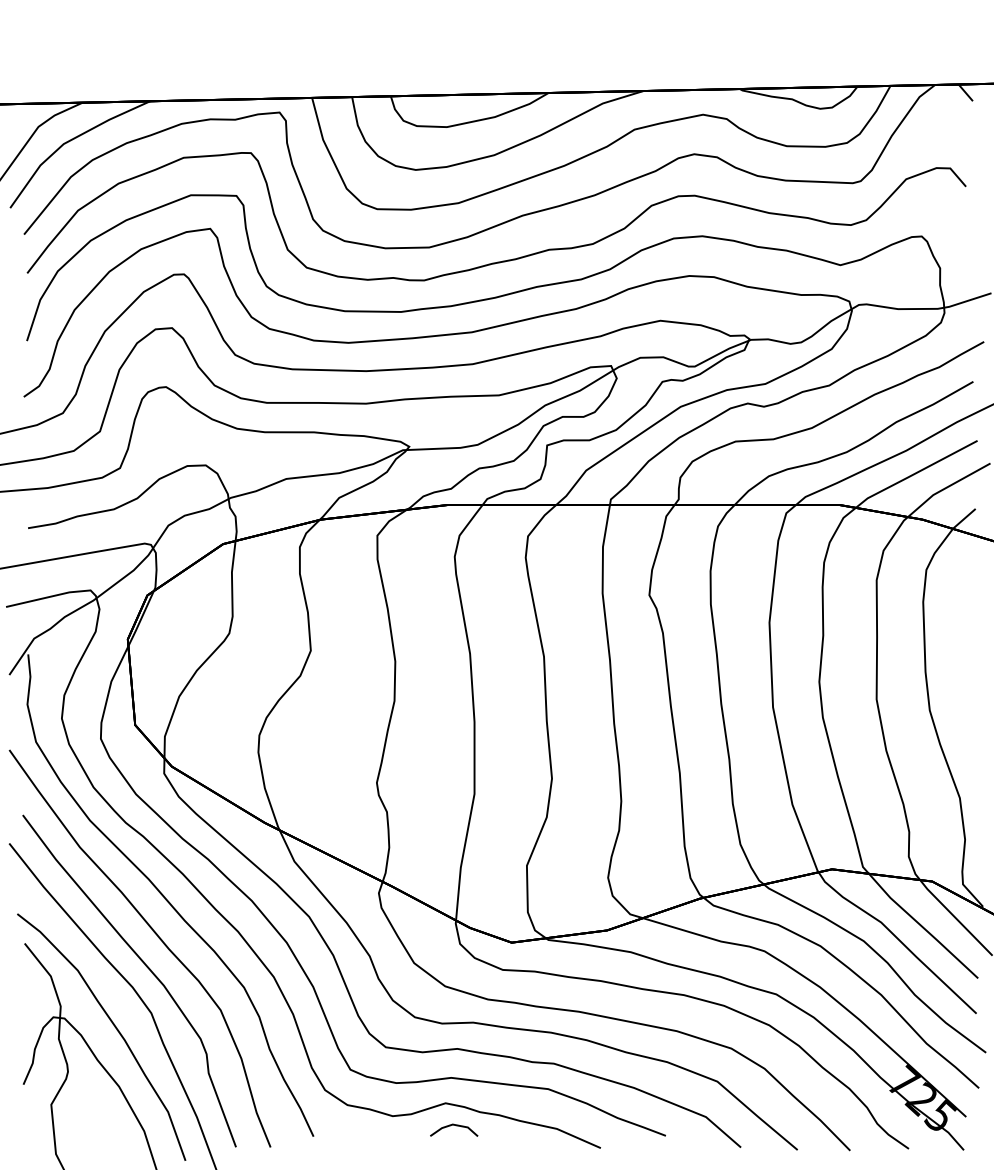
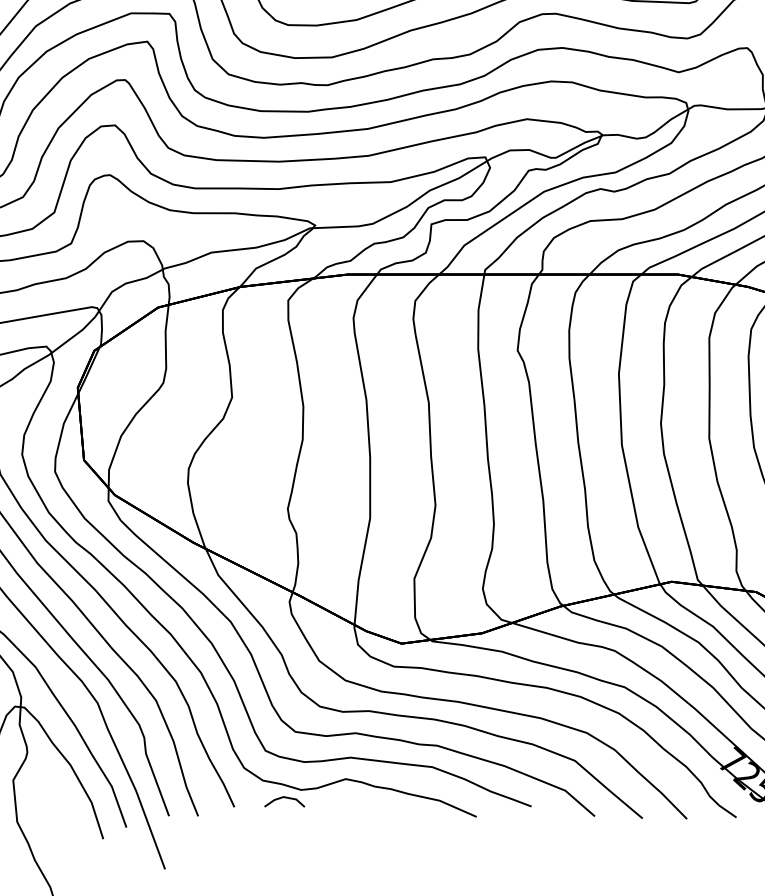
line: (456, 1126) -> (286, 798), moved

